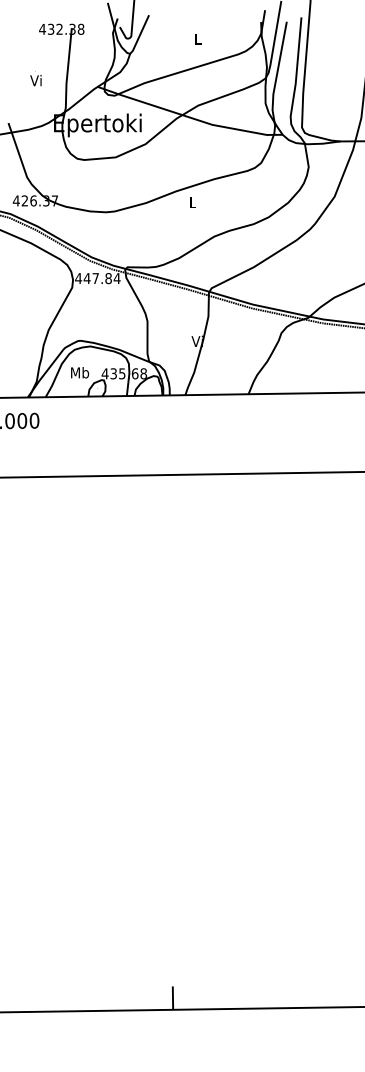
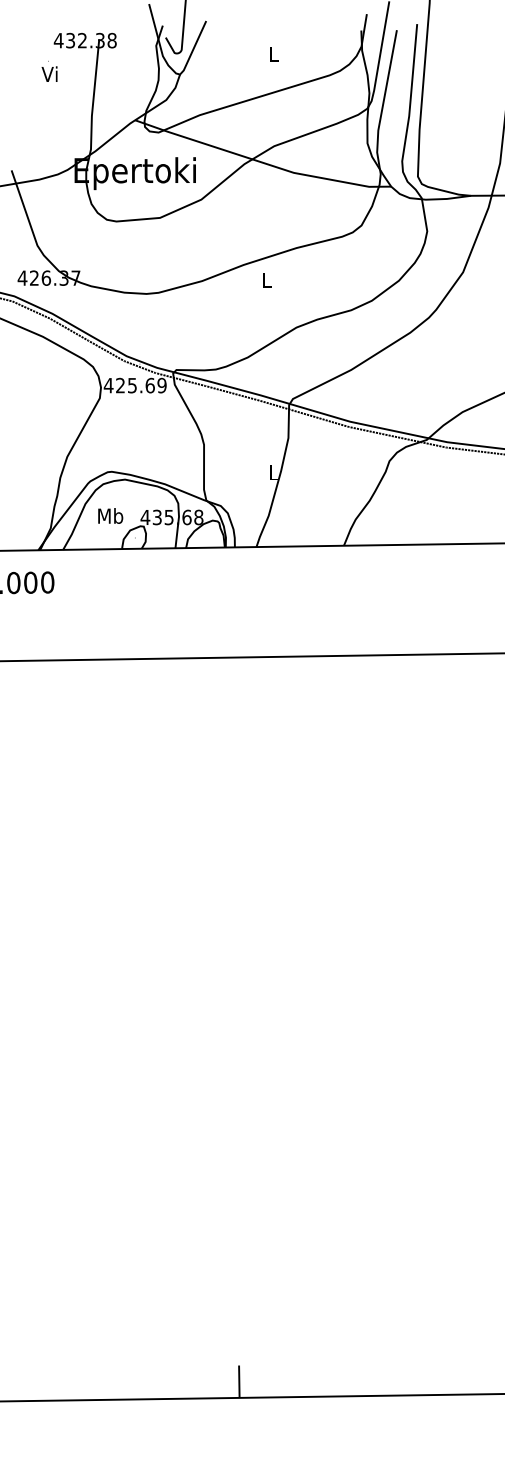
text: (35, 78) -> (49, 71), moved
text: (101, 278) -> (140, 385), 447.84 -> 425.69
text: (196, 340) -> (271, 471), Vi -> L

